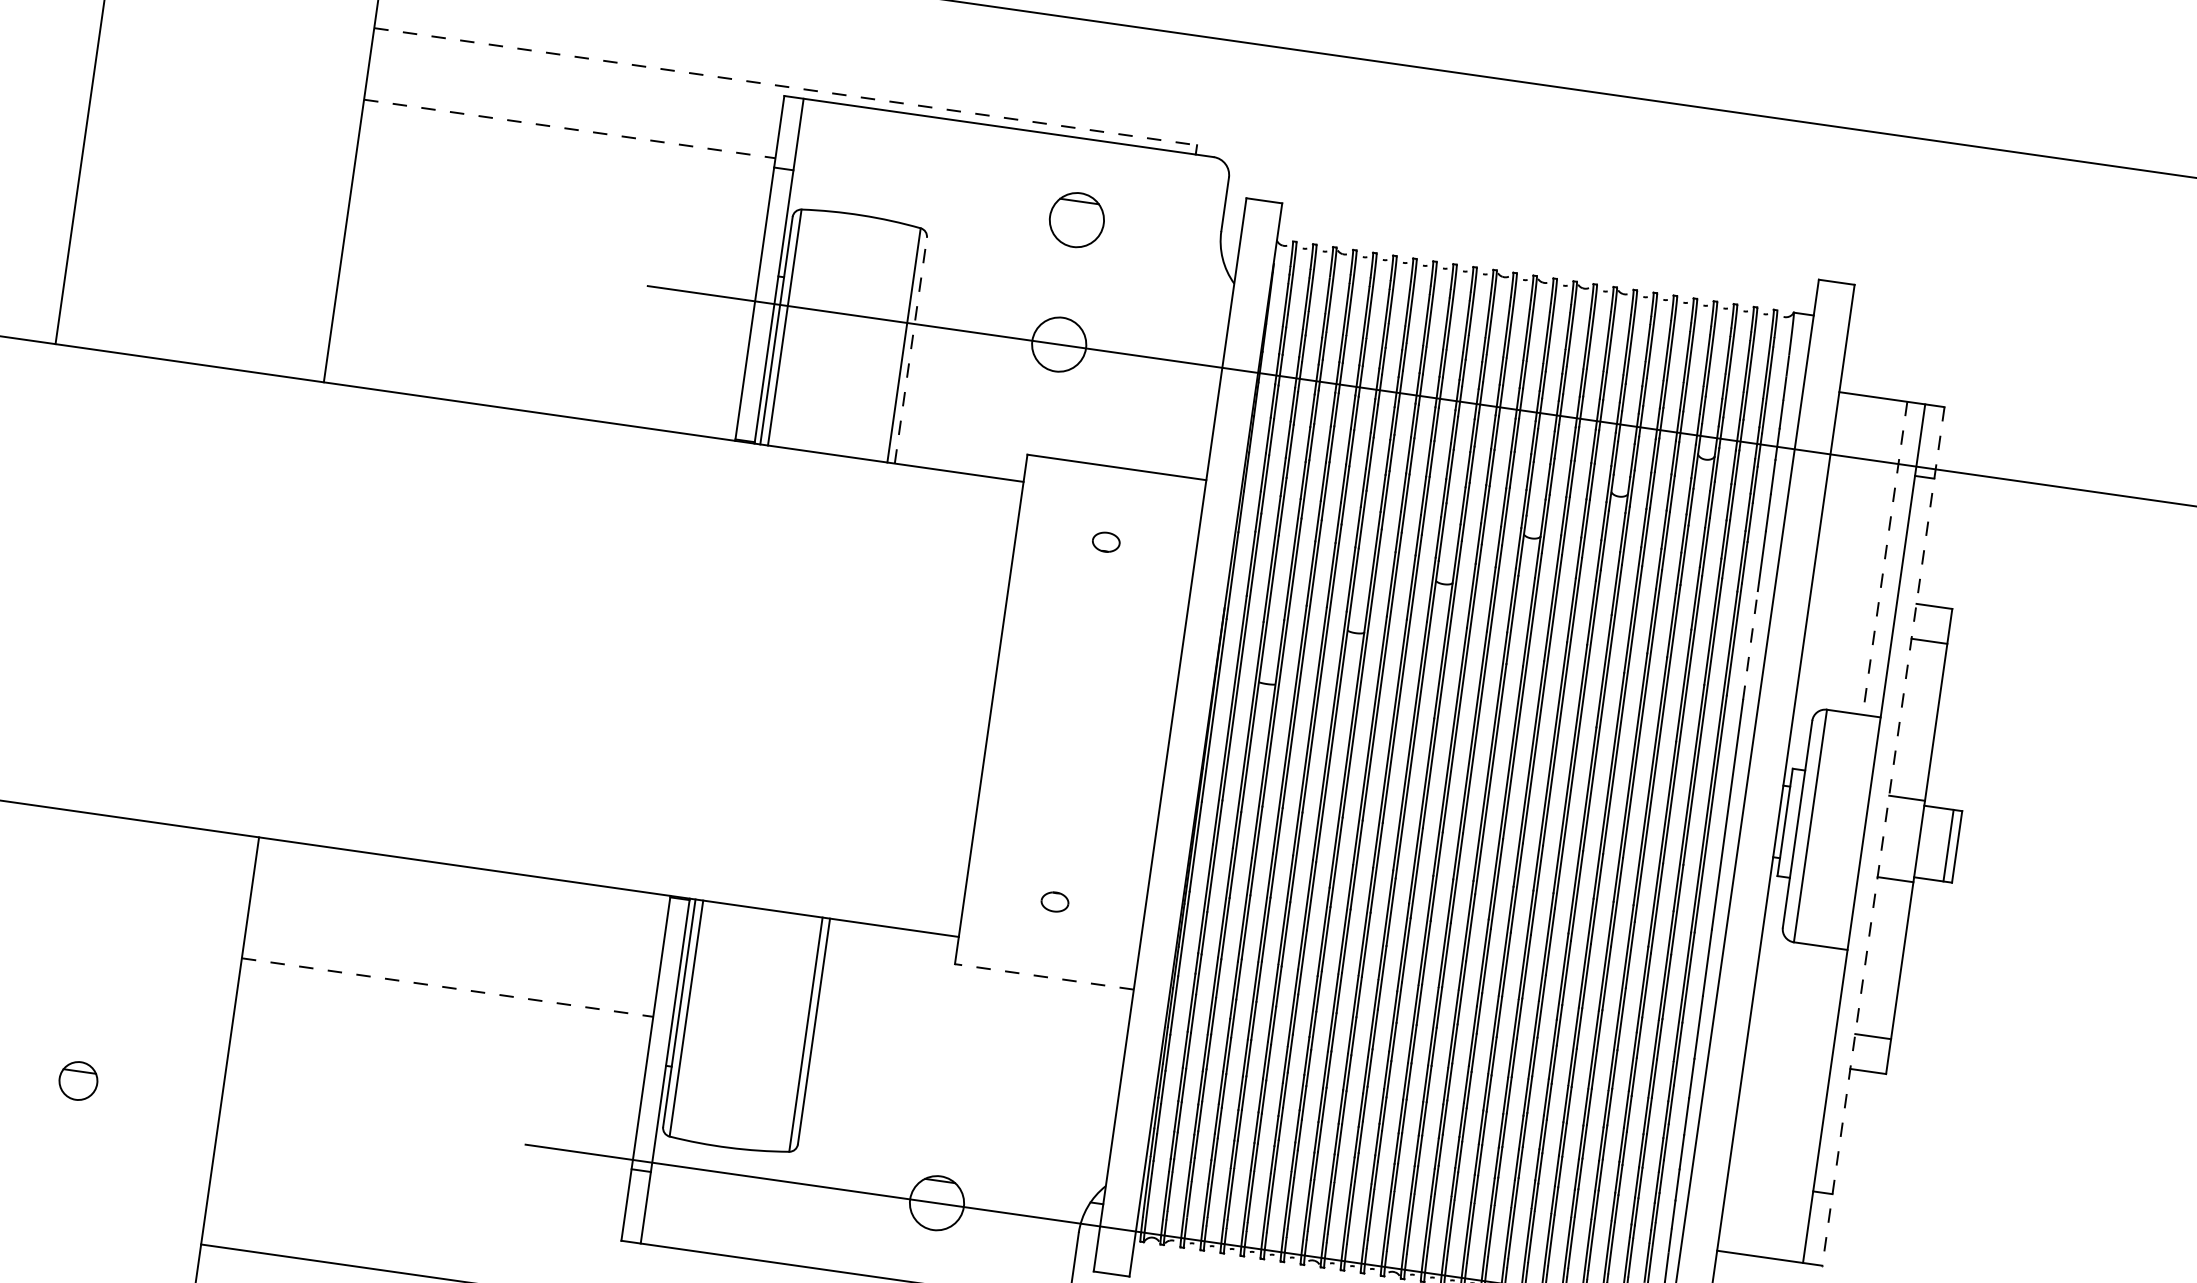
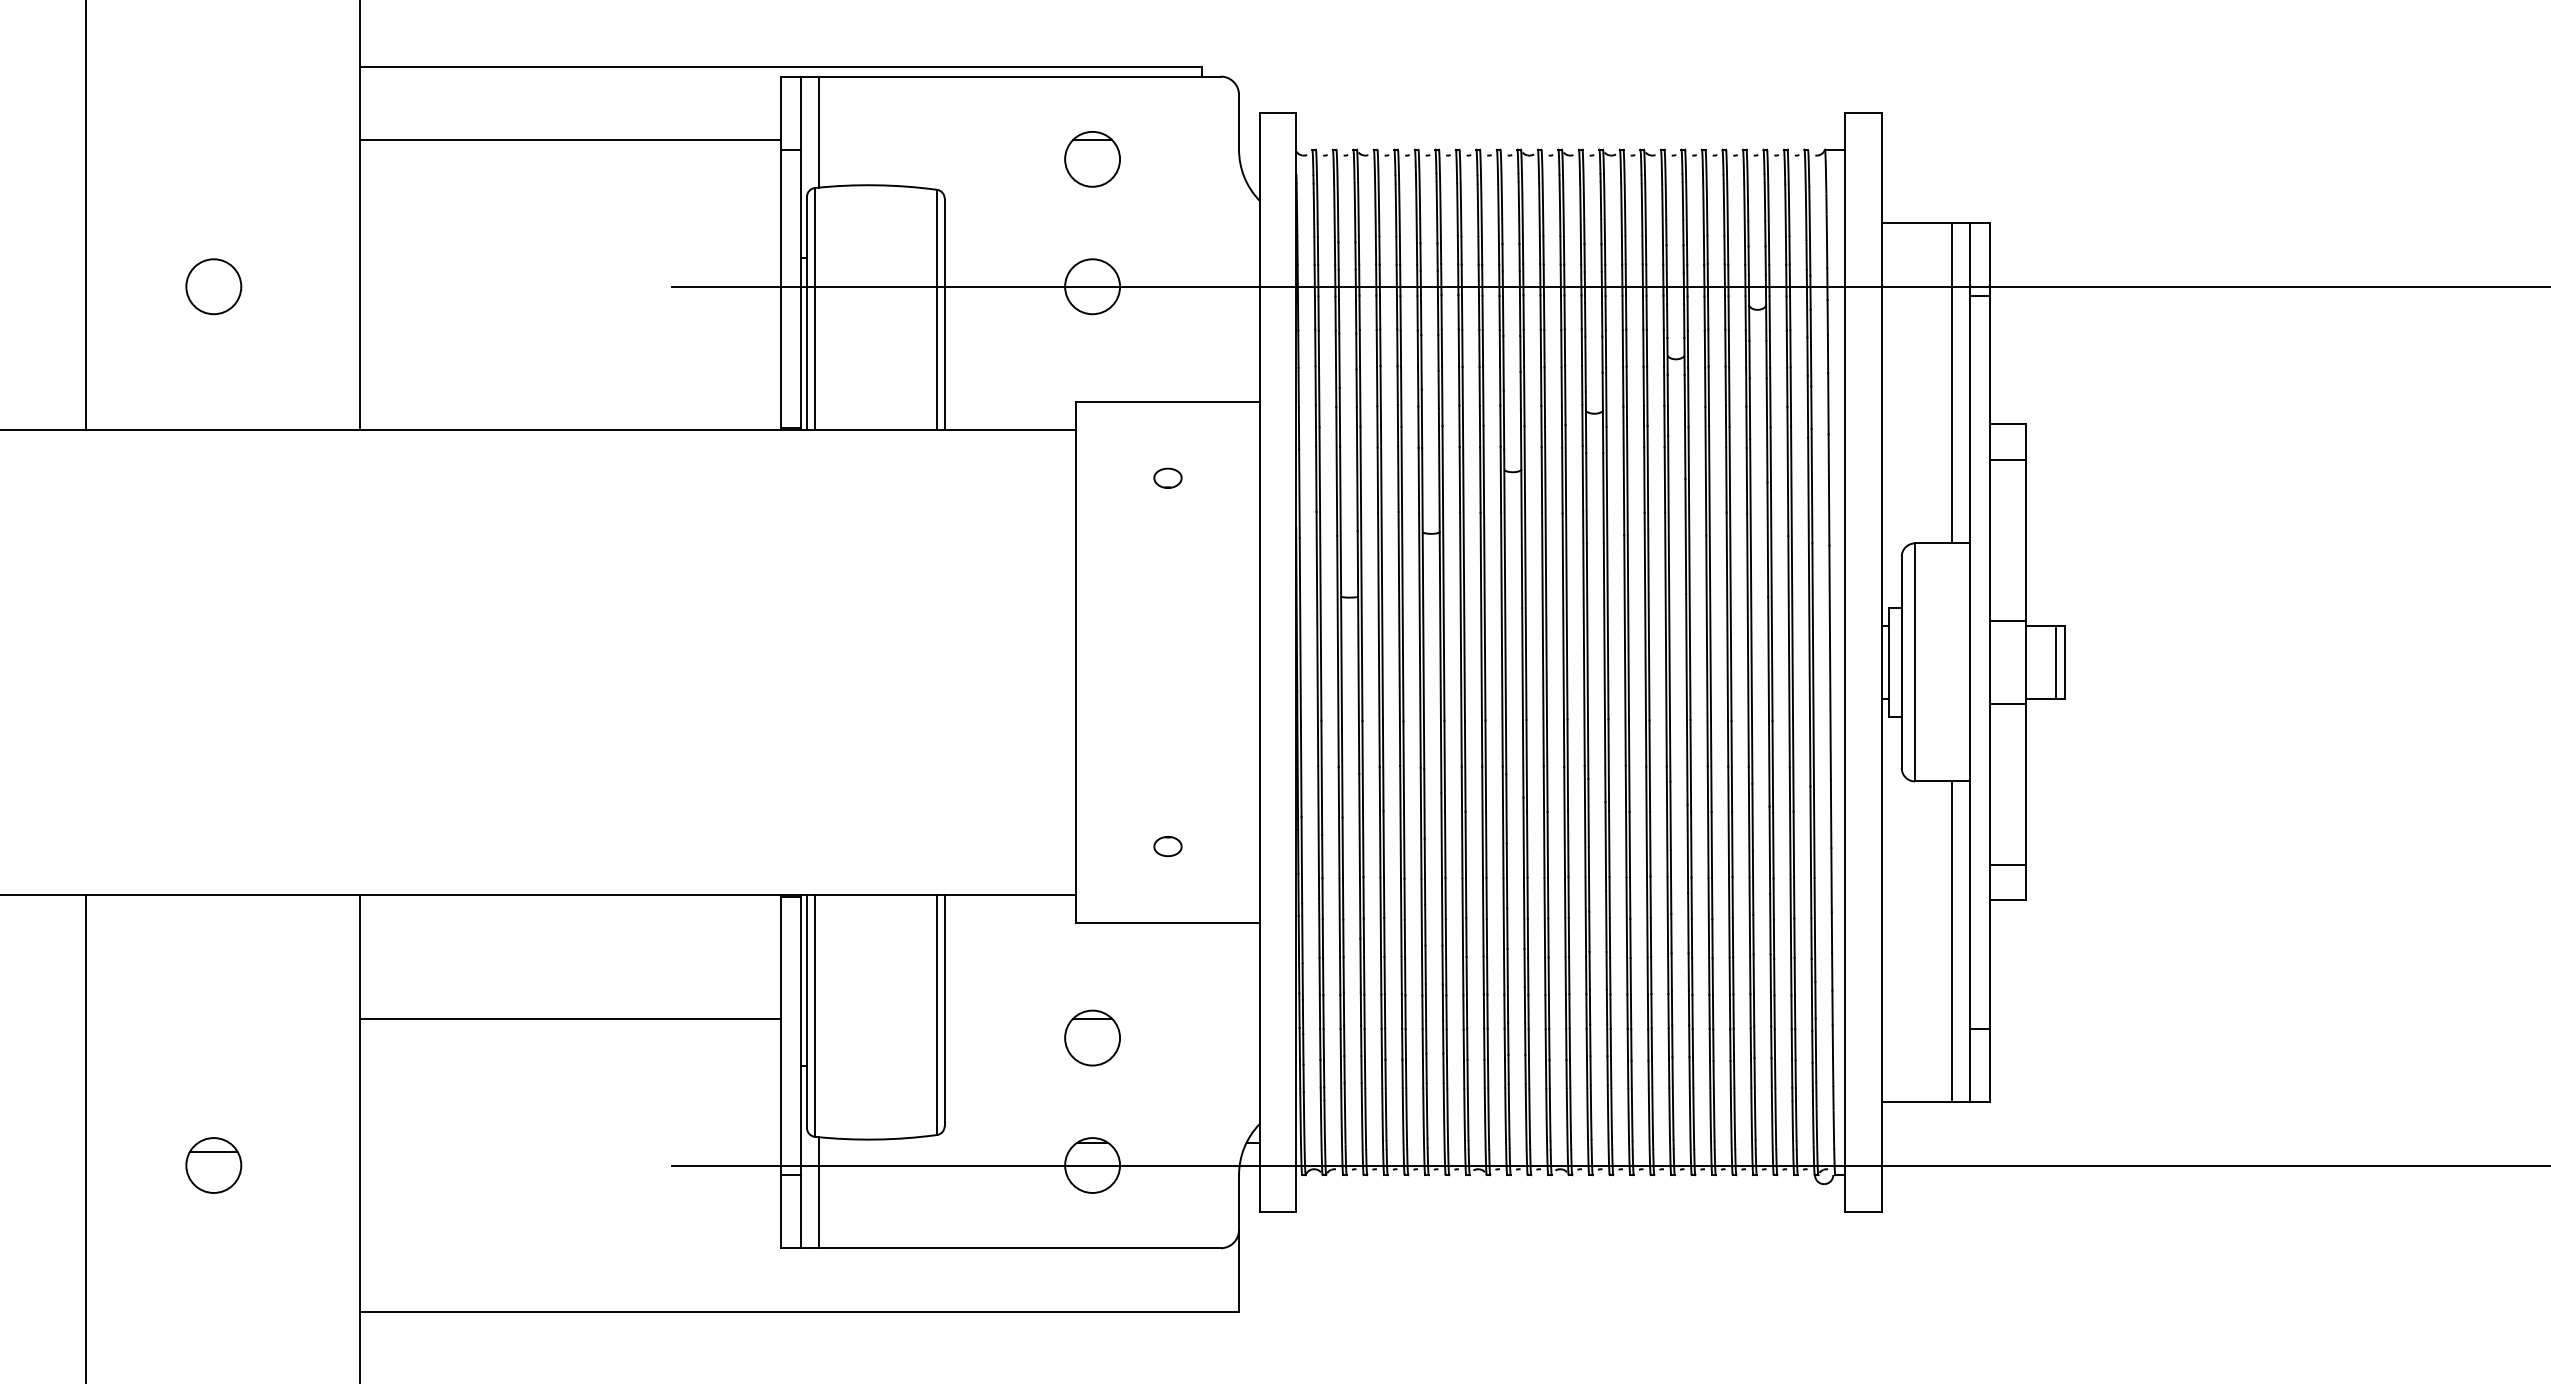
line: (785, 87) -> (781, 67), dashed -> solid
line: (569, 129) -> (570, 140), dashed -> solid
line: (813, 154) -> (819, 131), added
circle: (200, 222) -> (213, 286), added
line: (910, 351) -> (944, 314), dashed -> solid
line: (1884, 558) -> (1951, 383), dashed -> solid
line: (1751, 645) -> (1829, 489), dashed -> solid
line: (1883, 836) -> (1989, 662), dashed -> solid
line: (1044, 977) -> (1168, 923), dashed -> solid
line: (447, 987) -> (570, 1019), dashed -> solid
part: (954, 1078) -> (1092, 1037), added
part: (78, 1080) -> (213, 1165), size x1.43
line: (1807, 1103) -> (1951, 941), added
line: (666, 1191) -> (819, 1192), added

